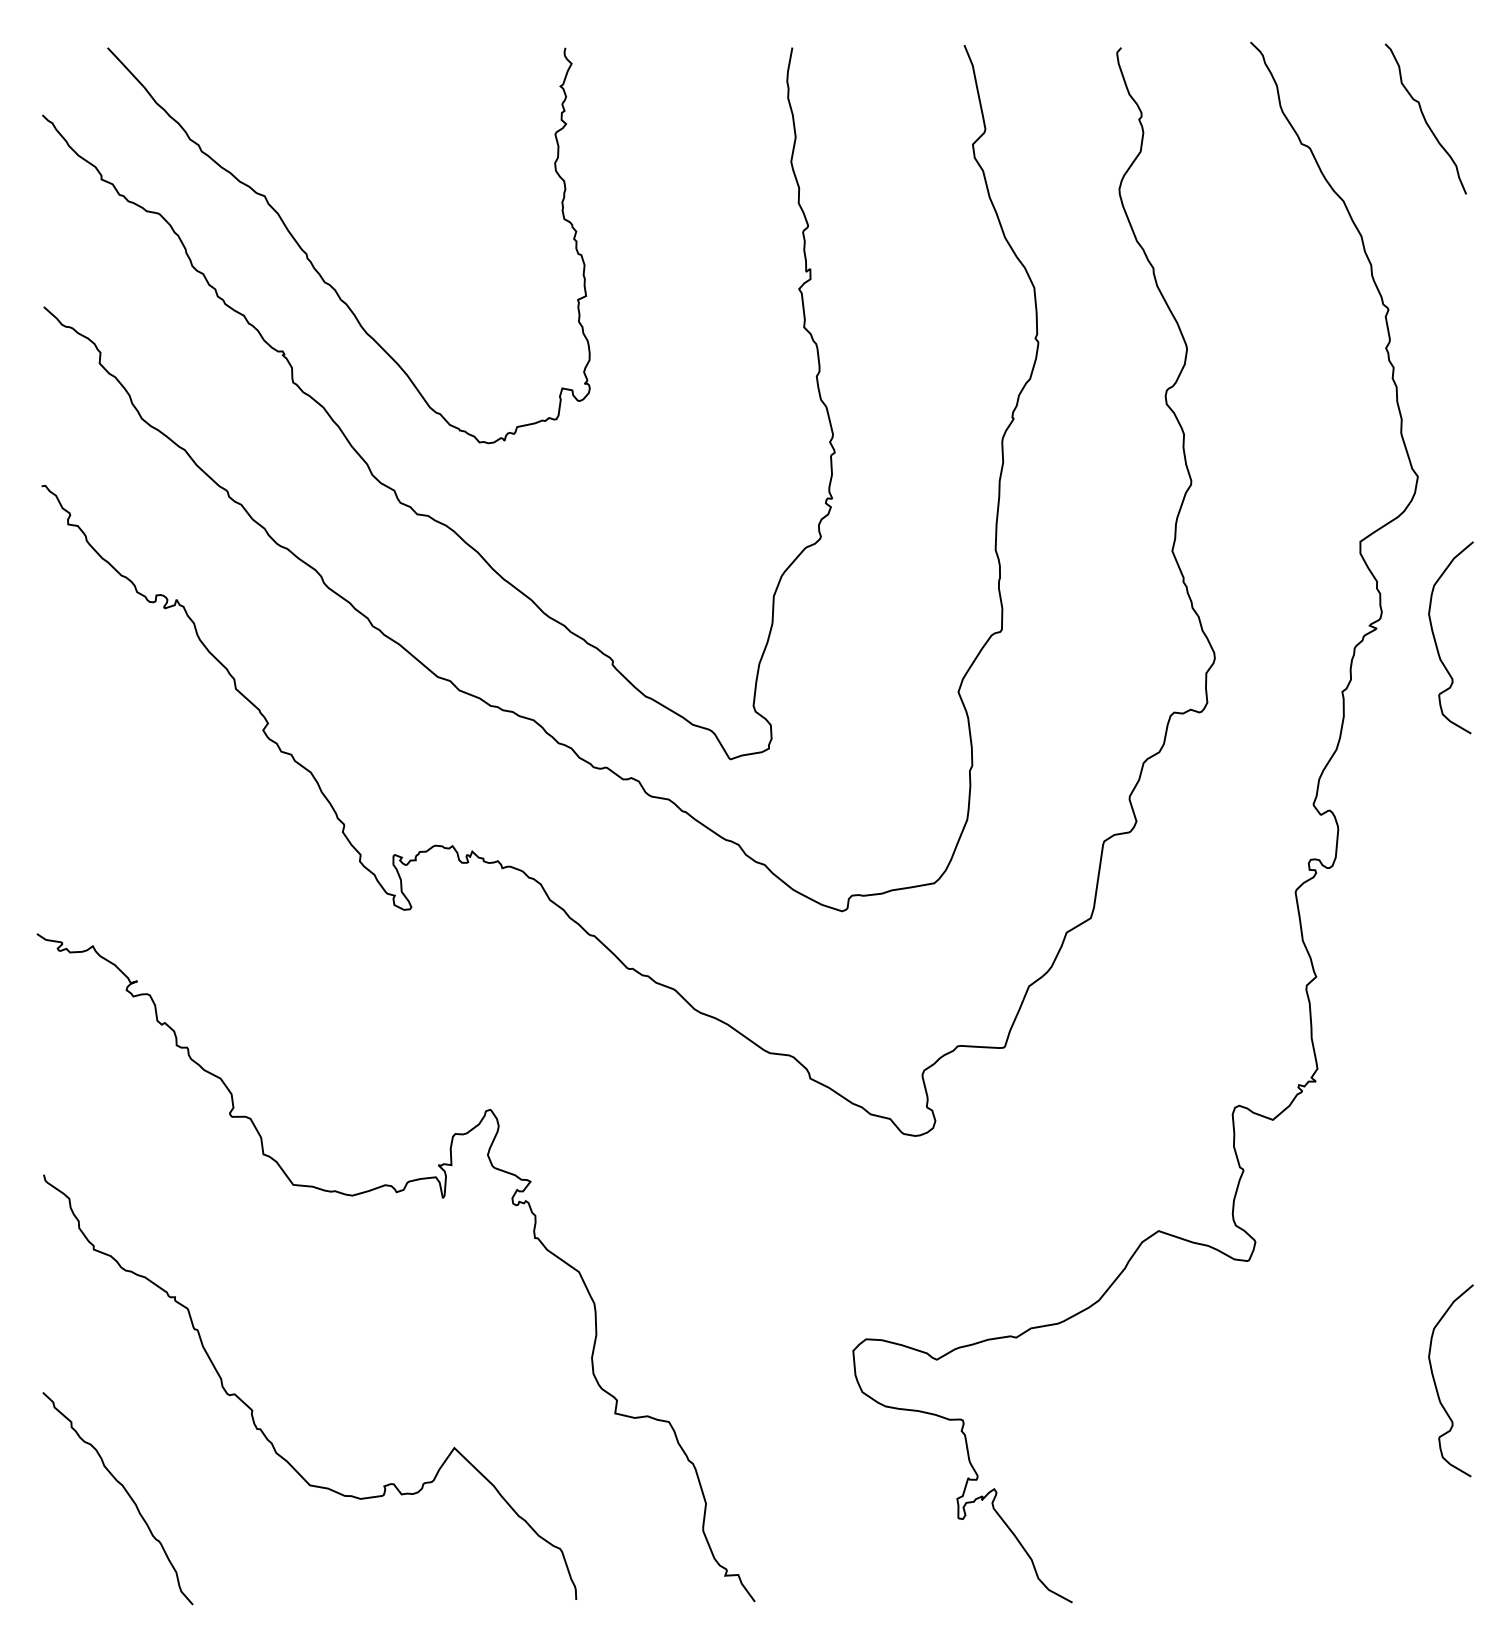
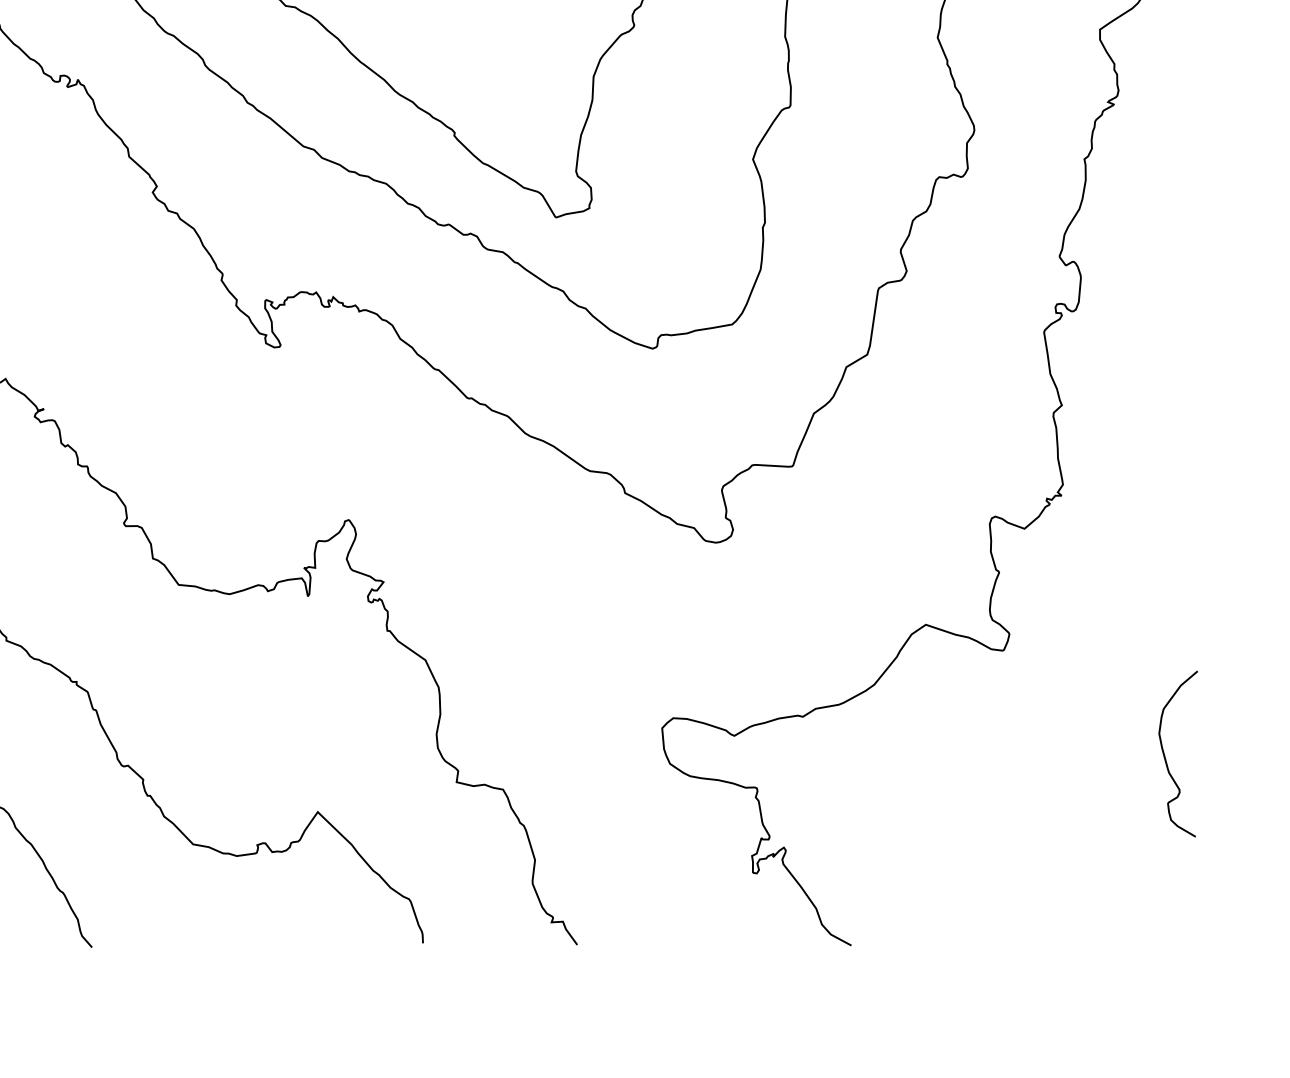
curve: (1436, 641) -> (1165, 115), removed

